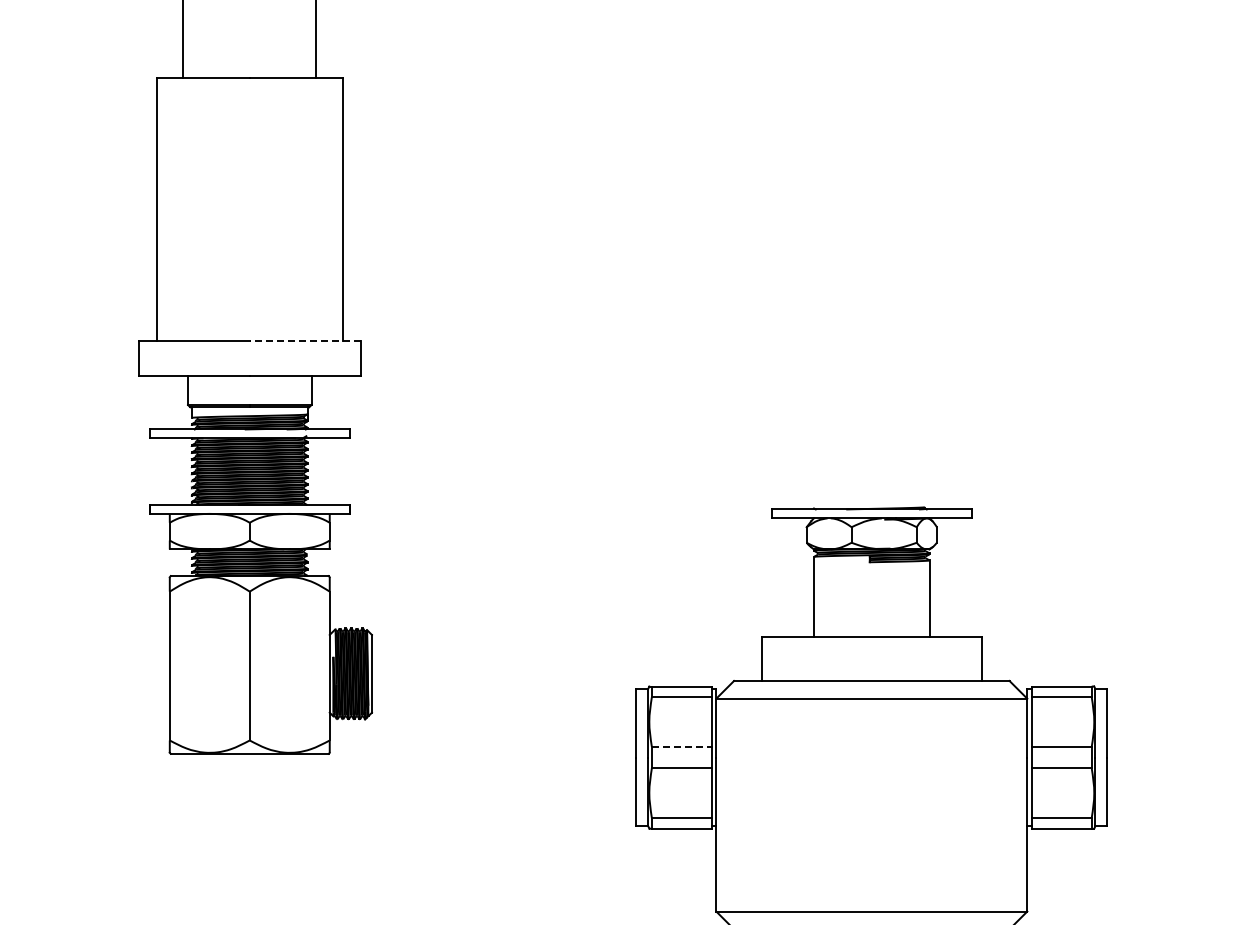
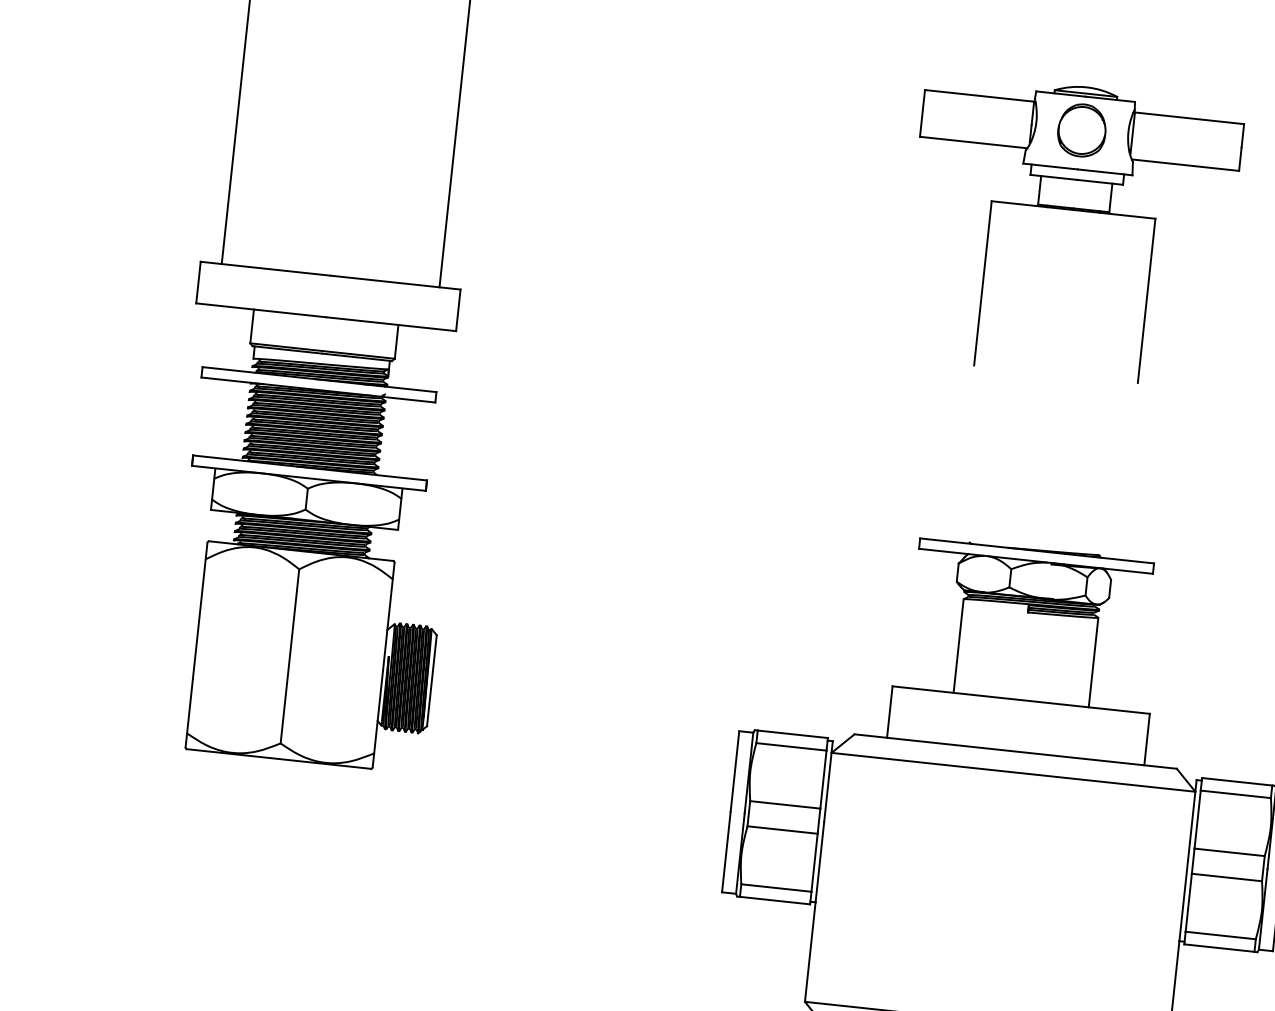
part: (871, 218) -> (1073, 210), added
line: (305, 340) -> (395, 282), dashed -> solid
line: (681, 746) -> (784, 804), dashed -> solid

